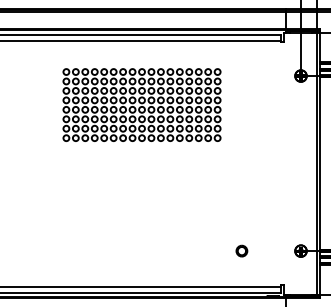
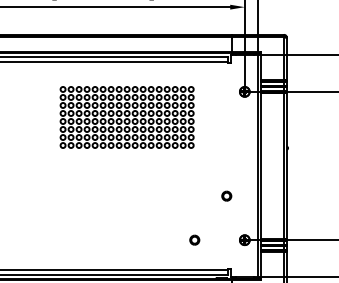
part: (141, 105) -> (126, 117), moved
part: (279, 198) -> (226, 195), added

